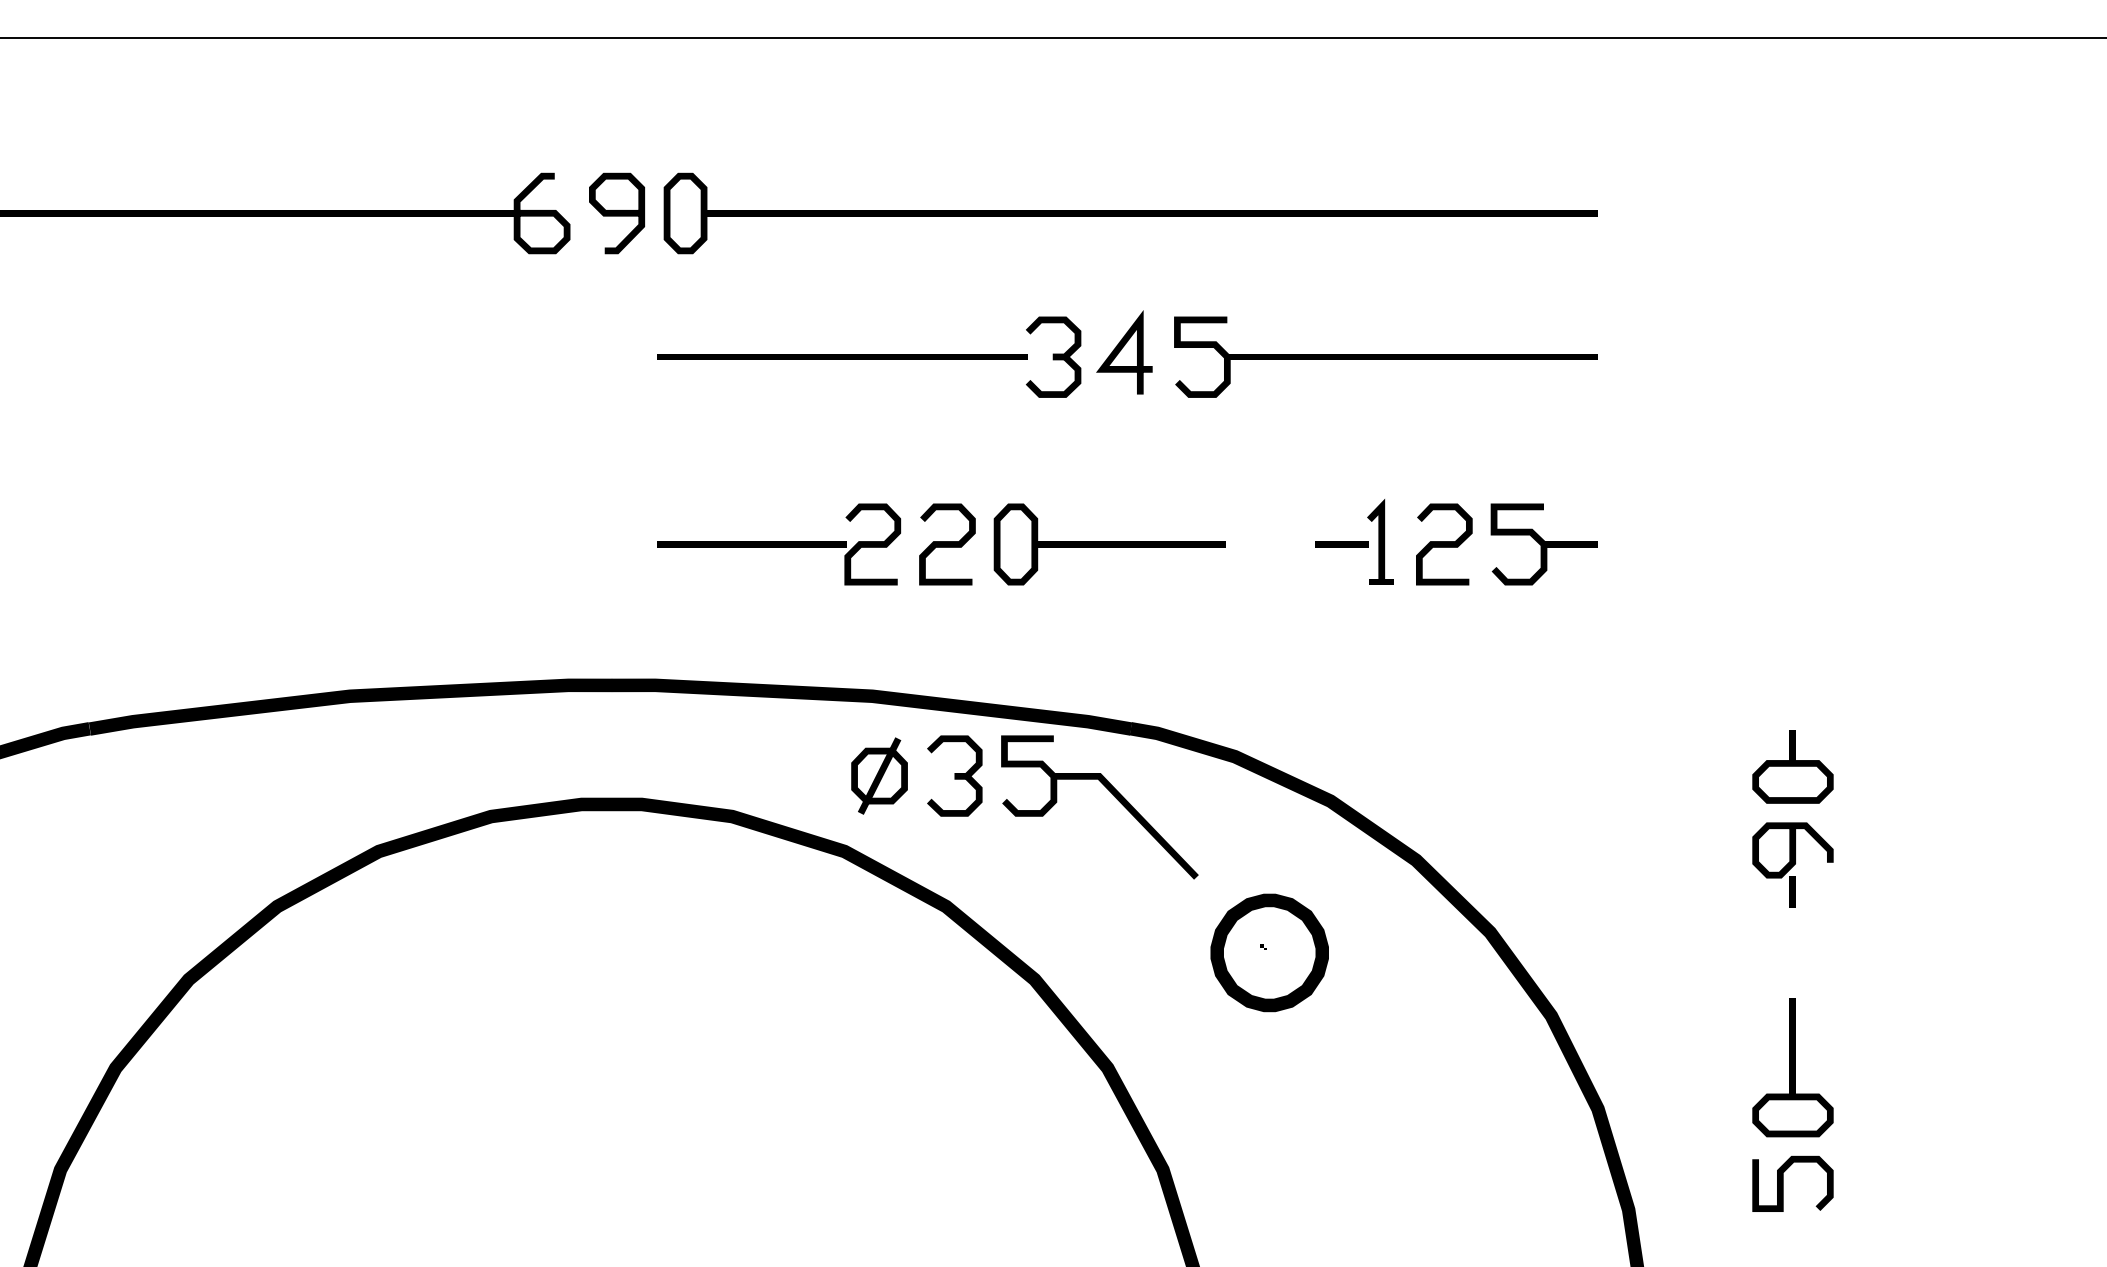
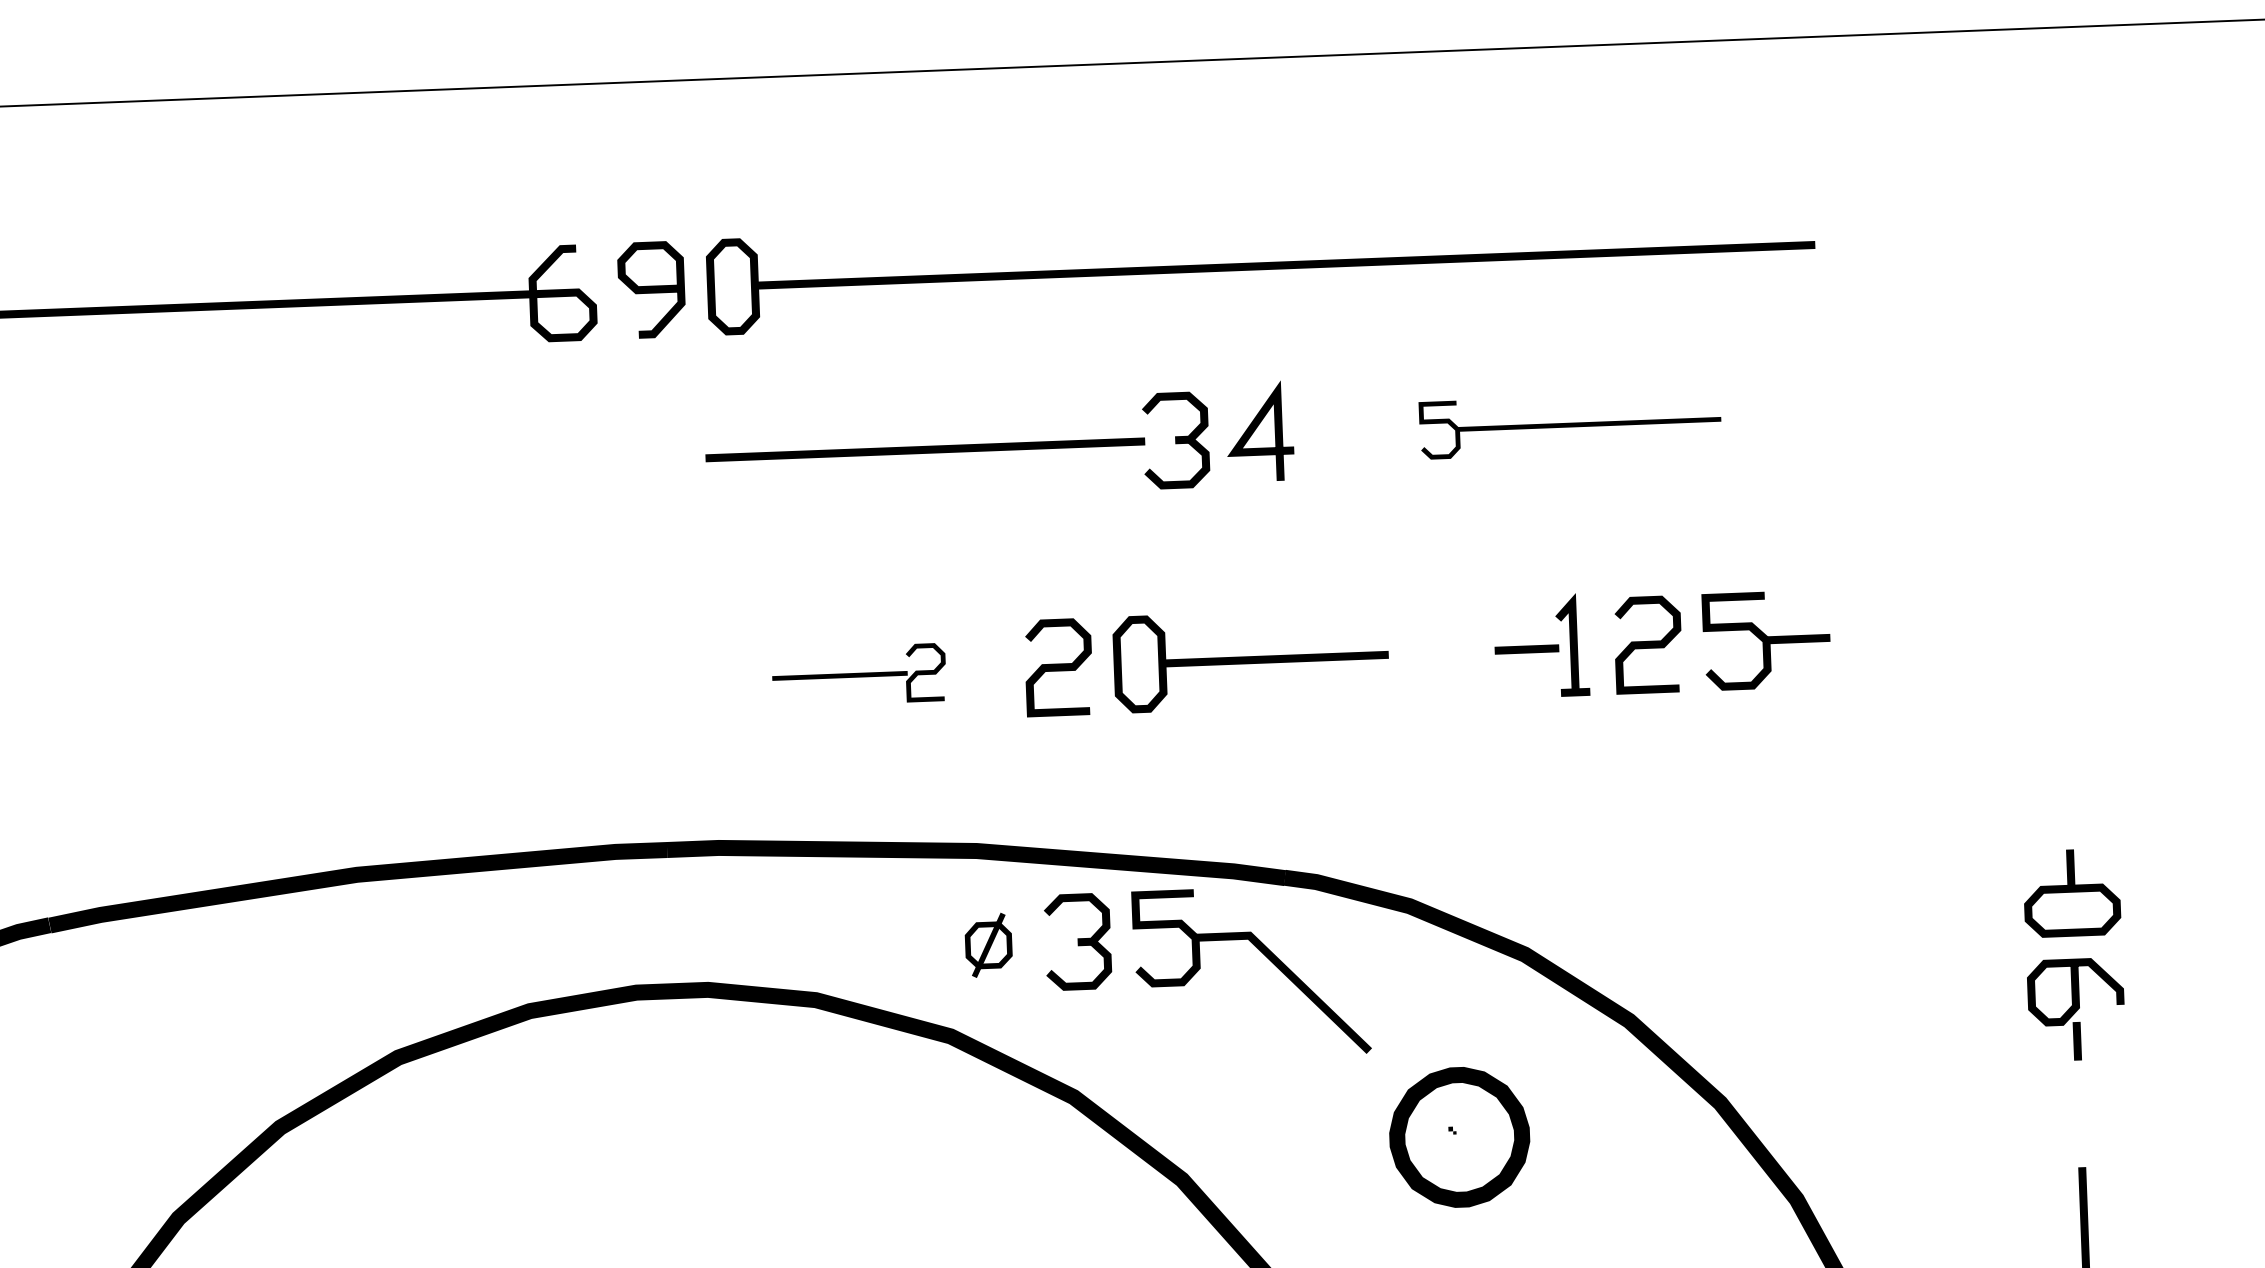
part: (1385, 356) -> (1569, 424), size x0.6
part: (779, 544) -> (859, 675), size x0.6
part: (879, 775) -> (988, 944), size x0.7

